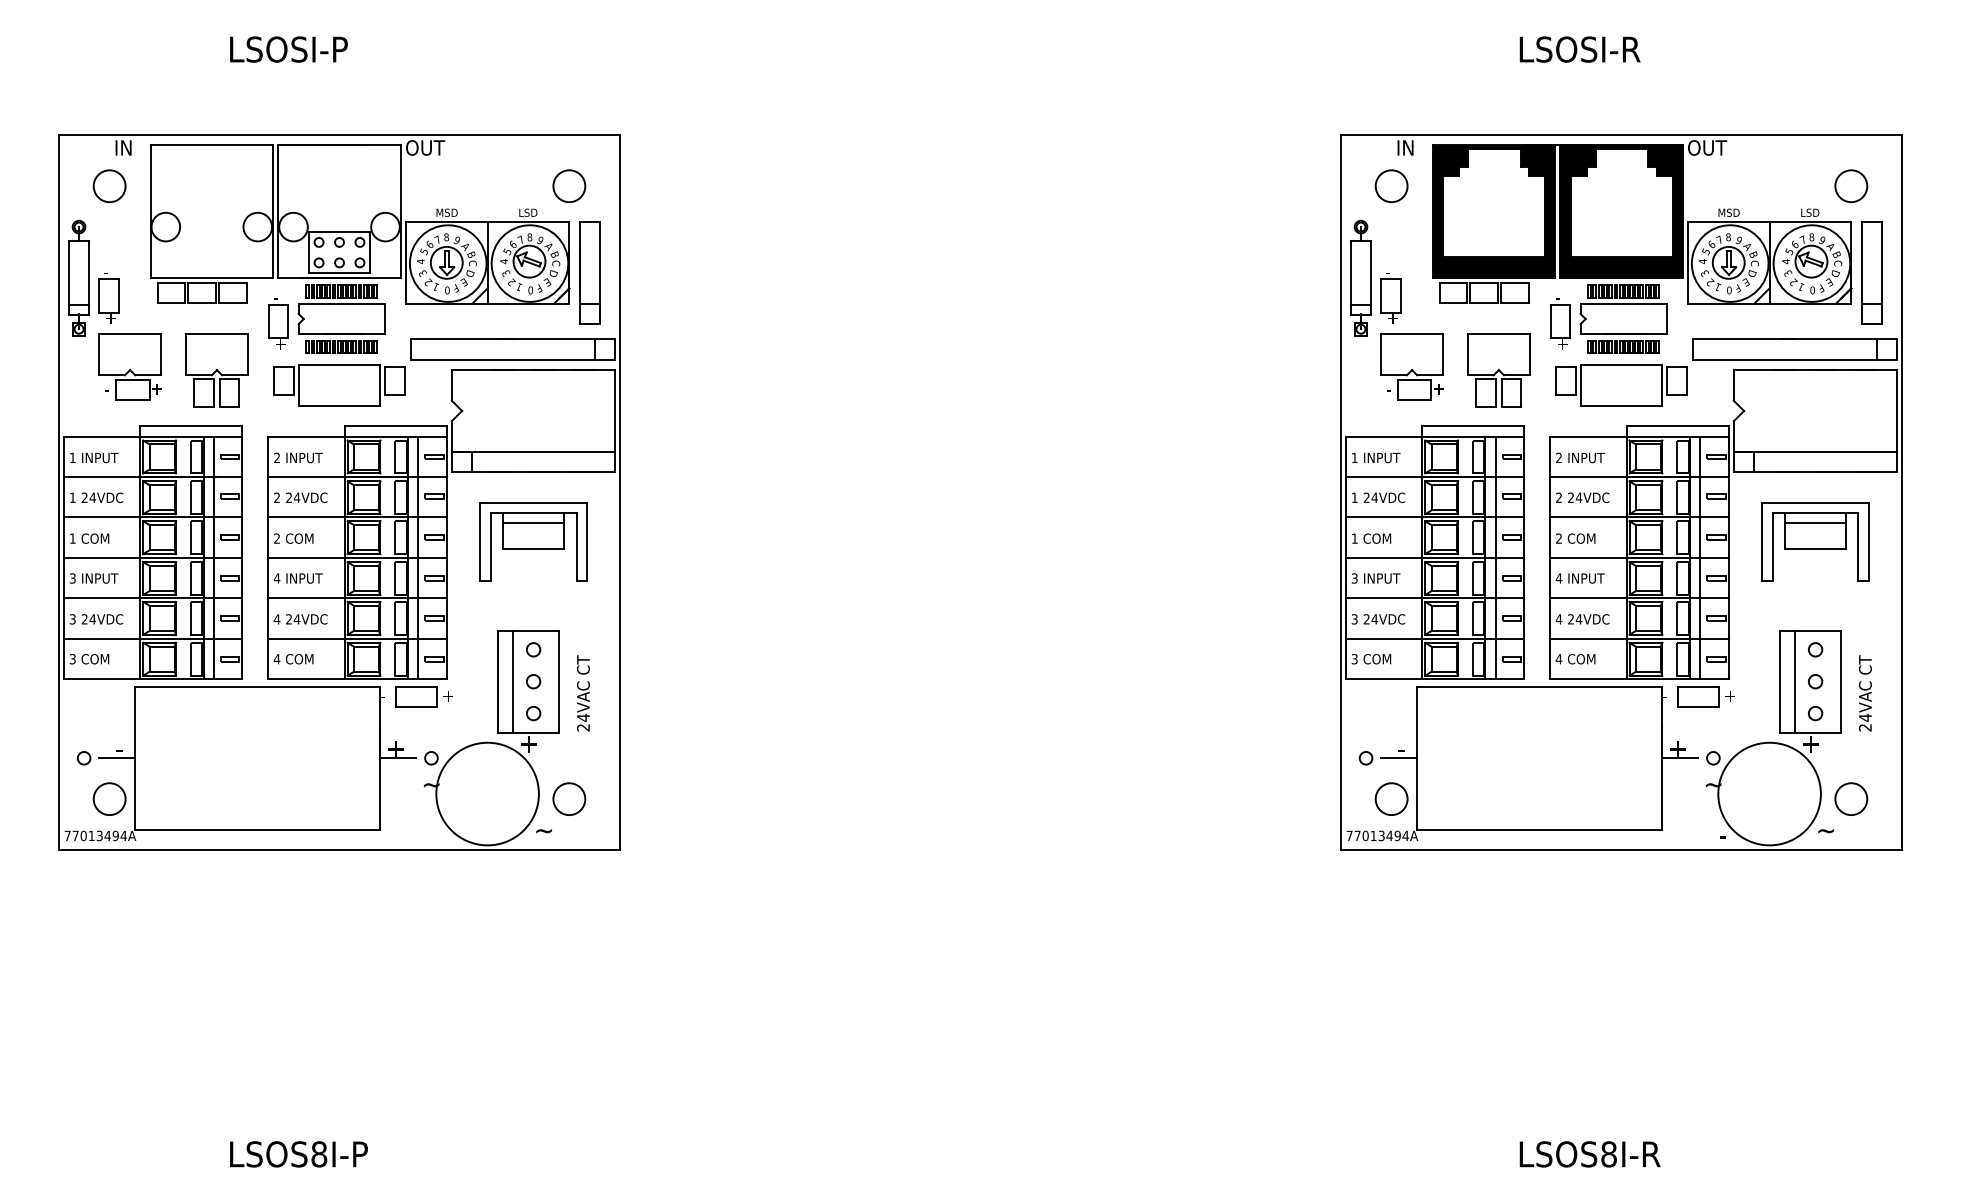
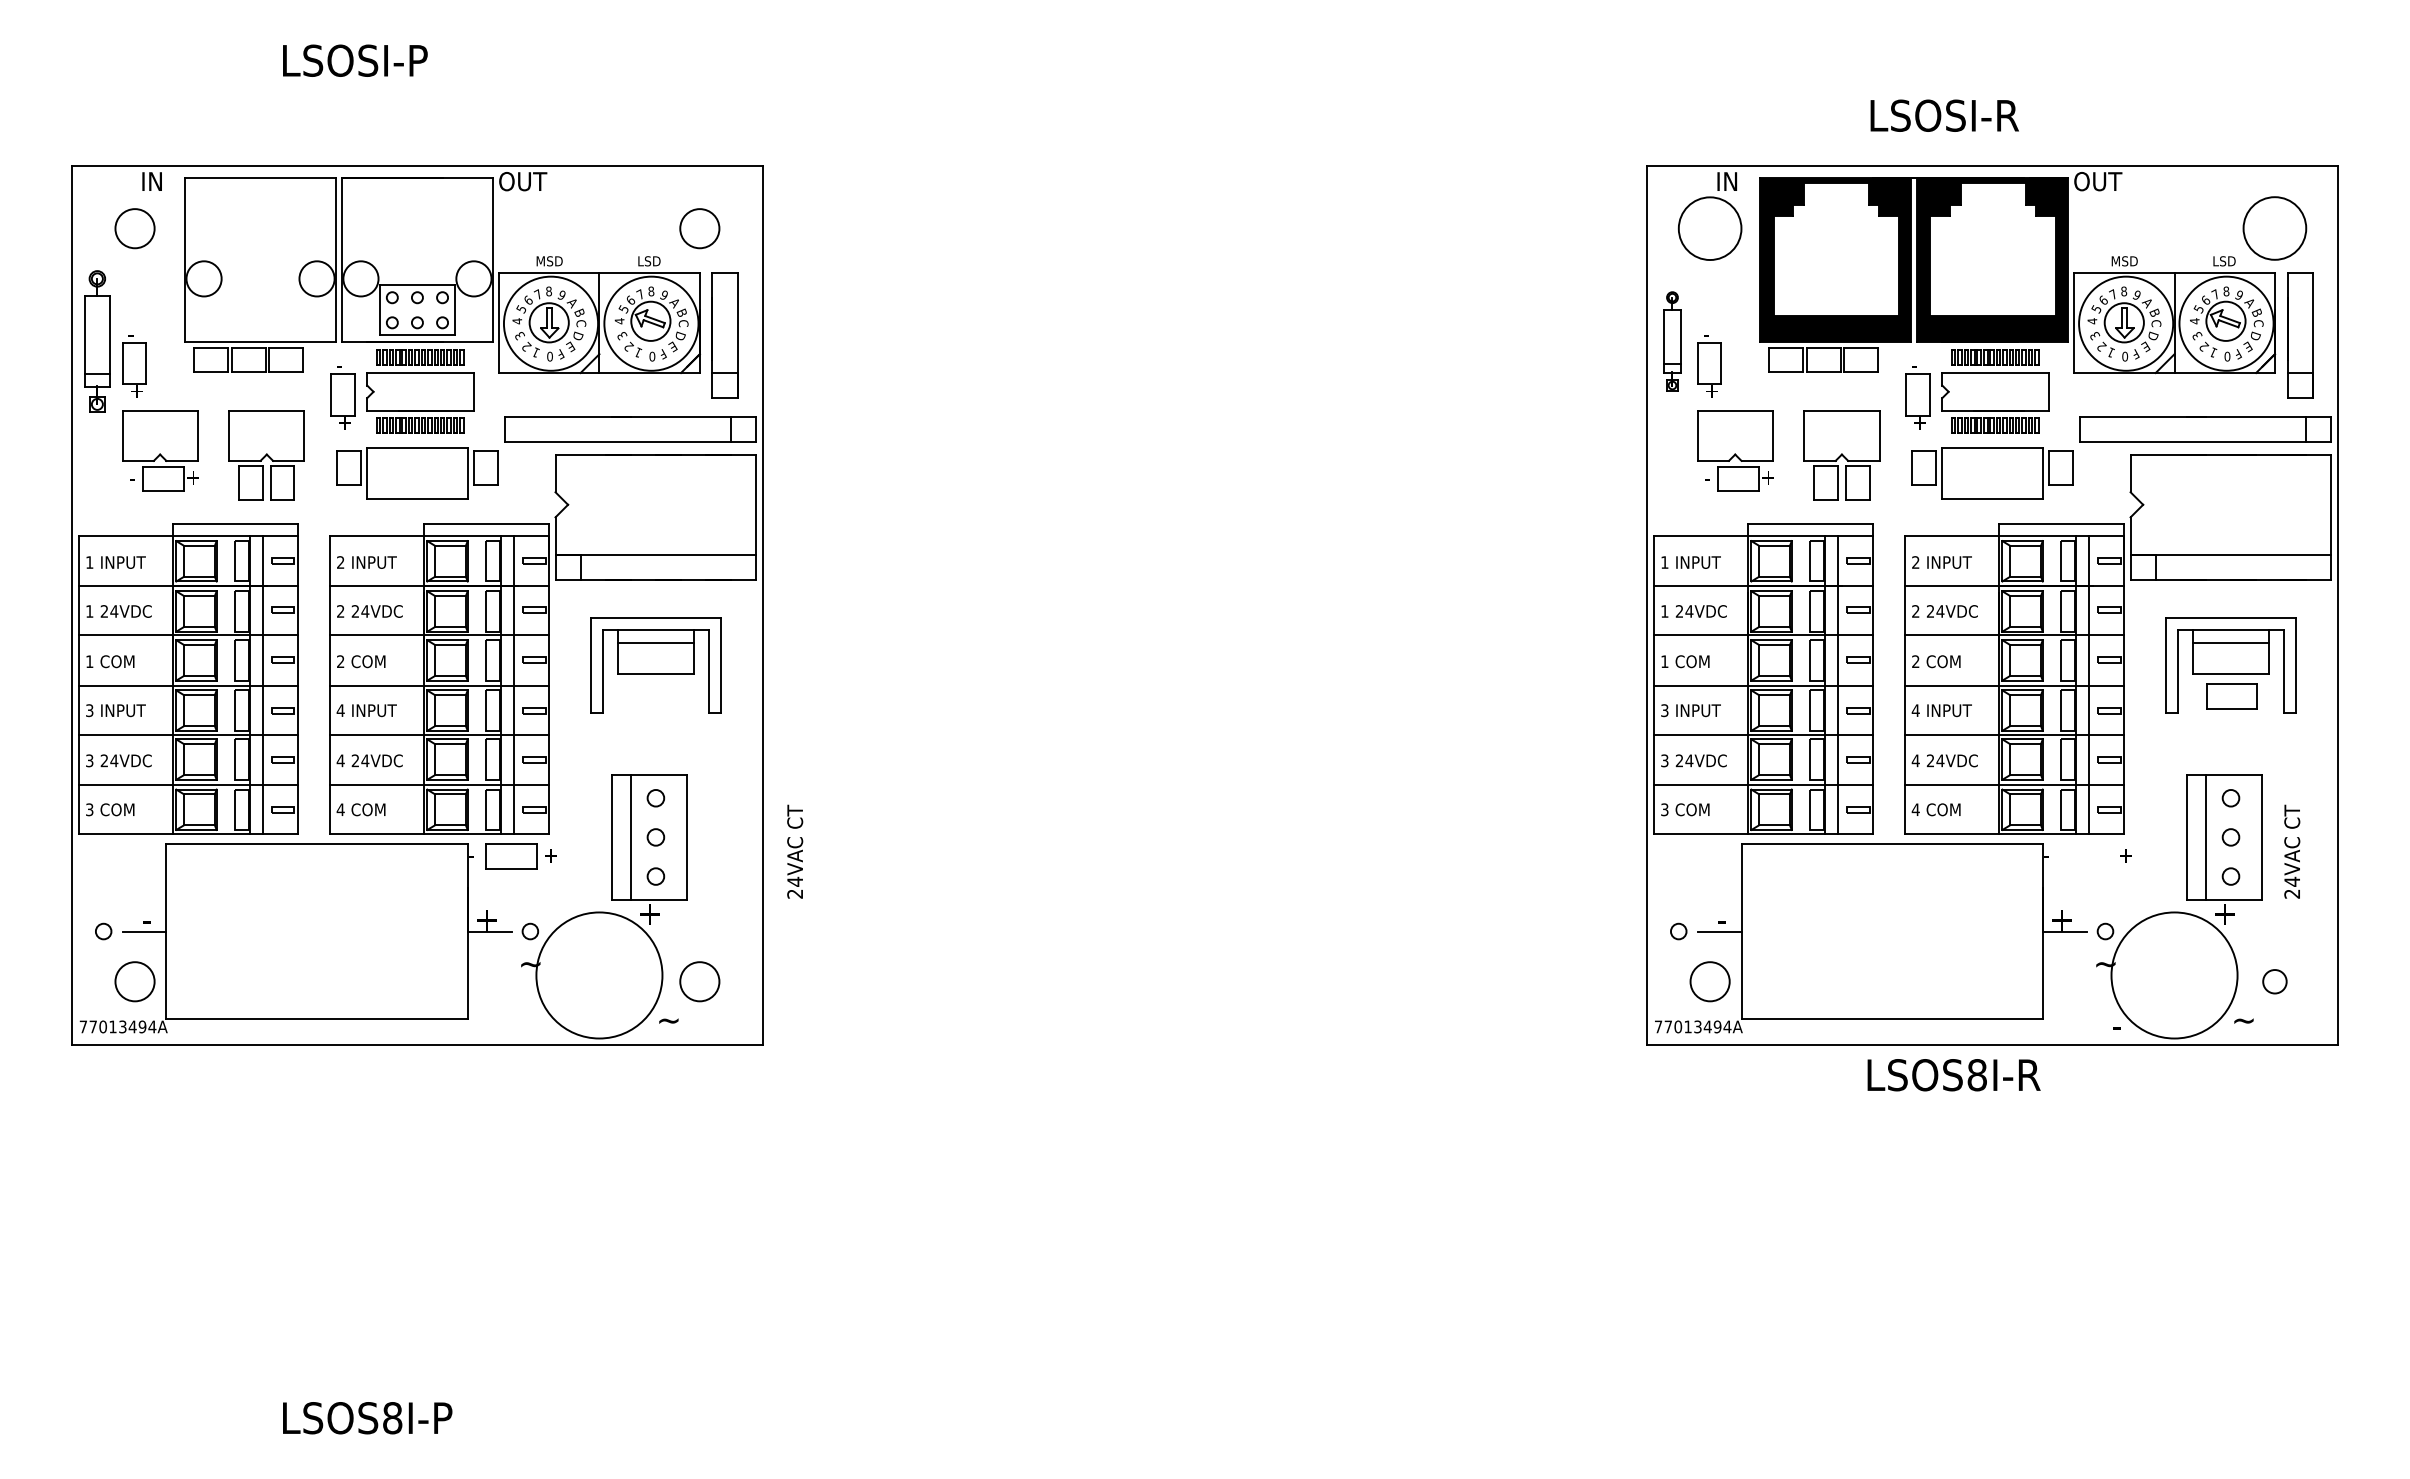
text: (1579, 49) -> (1944, 115), moved
circle: (1391, 186) -> (1709, 228), size x1.6
circle: (1850, 186) -> (2274, 228), size x1.6
part: (1360, 278) -> (1672, 341), size x0.7
text: (583, 693) -> (795, 851), moved
part: (1697, 697) -> (2231, 696), moved
circle: (1850, 798) -> (2274, 981), size x0.6
text: (1589, 1154) -> (1953, 1075), moved

